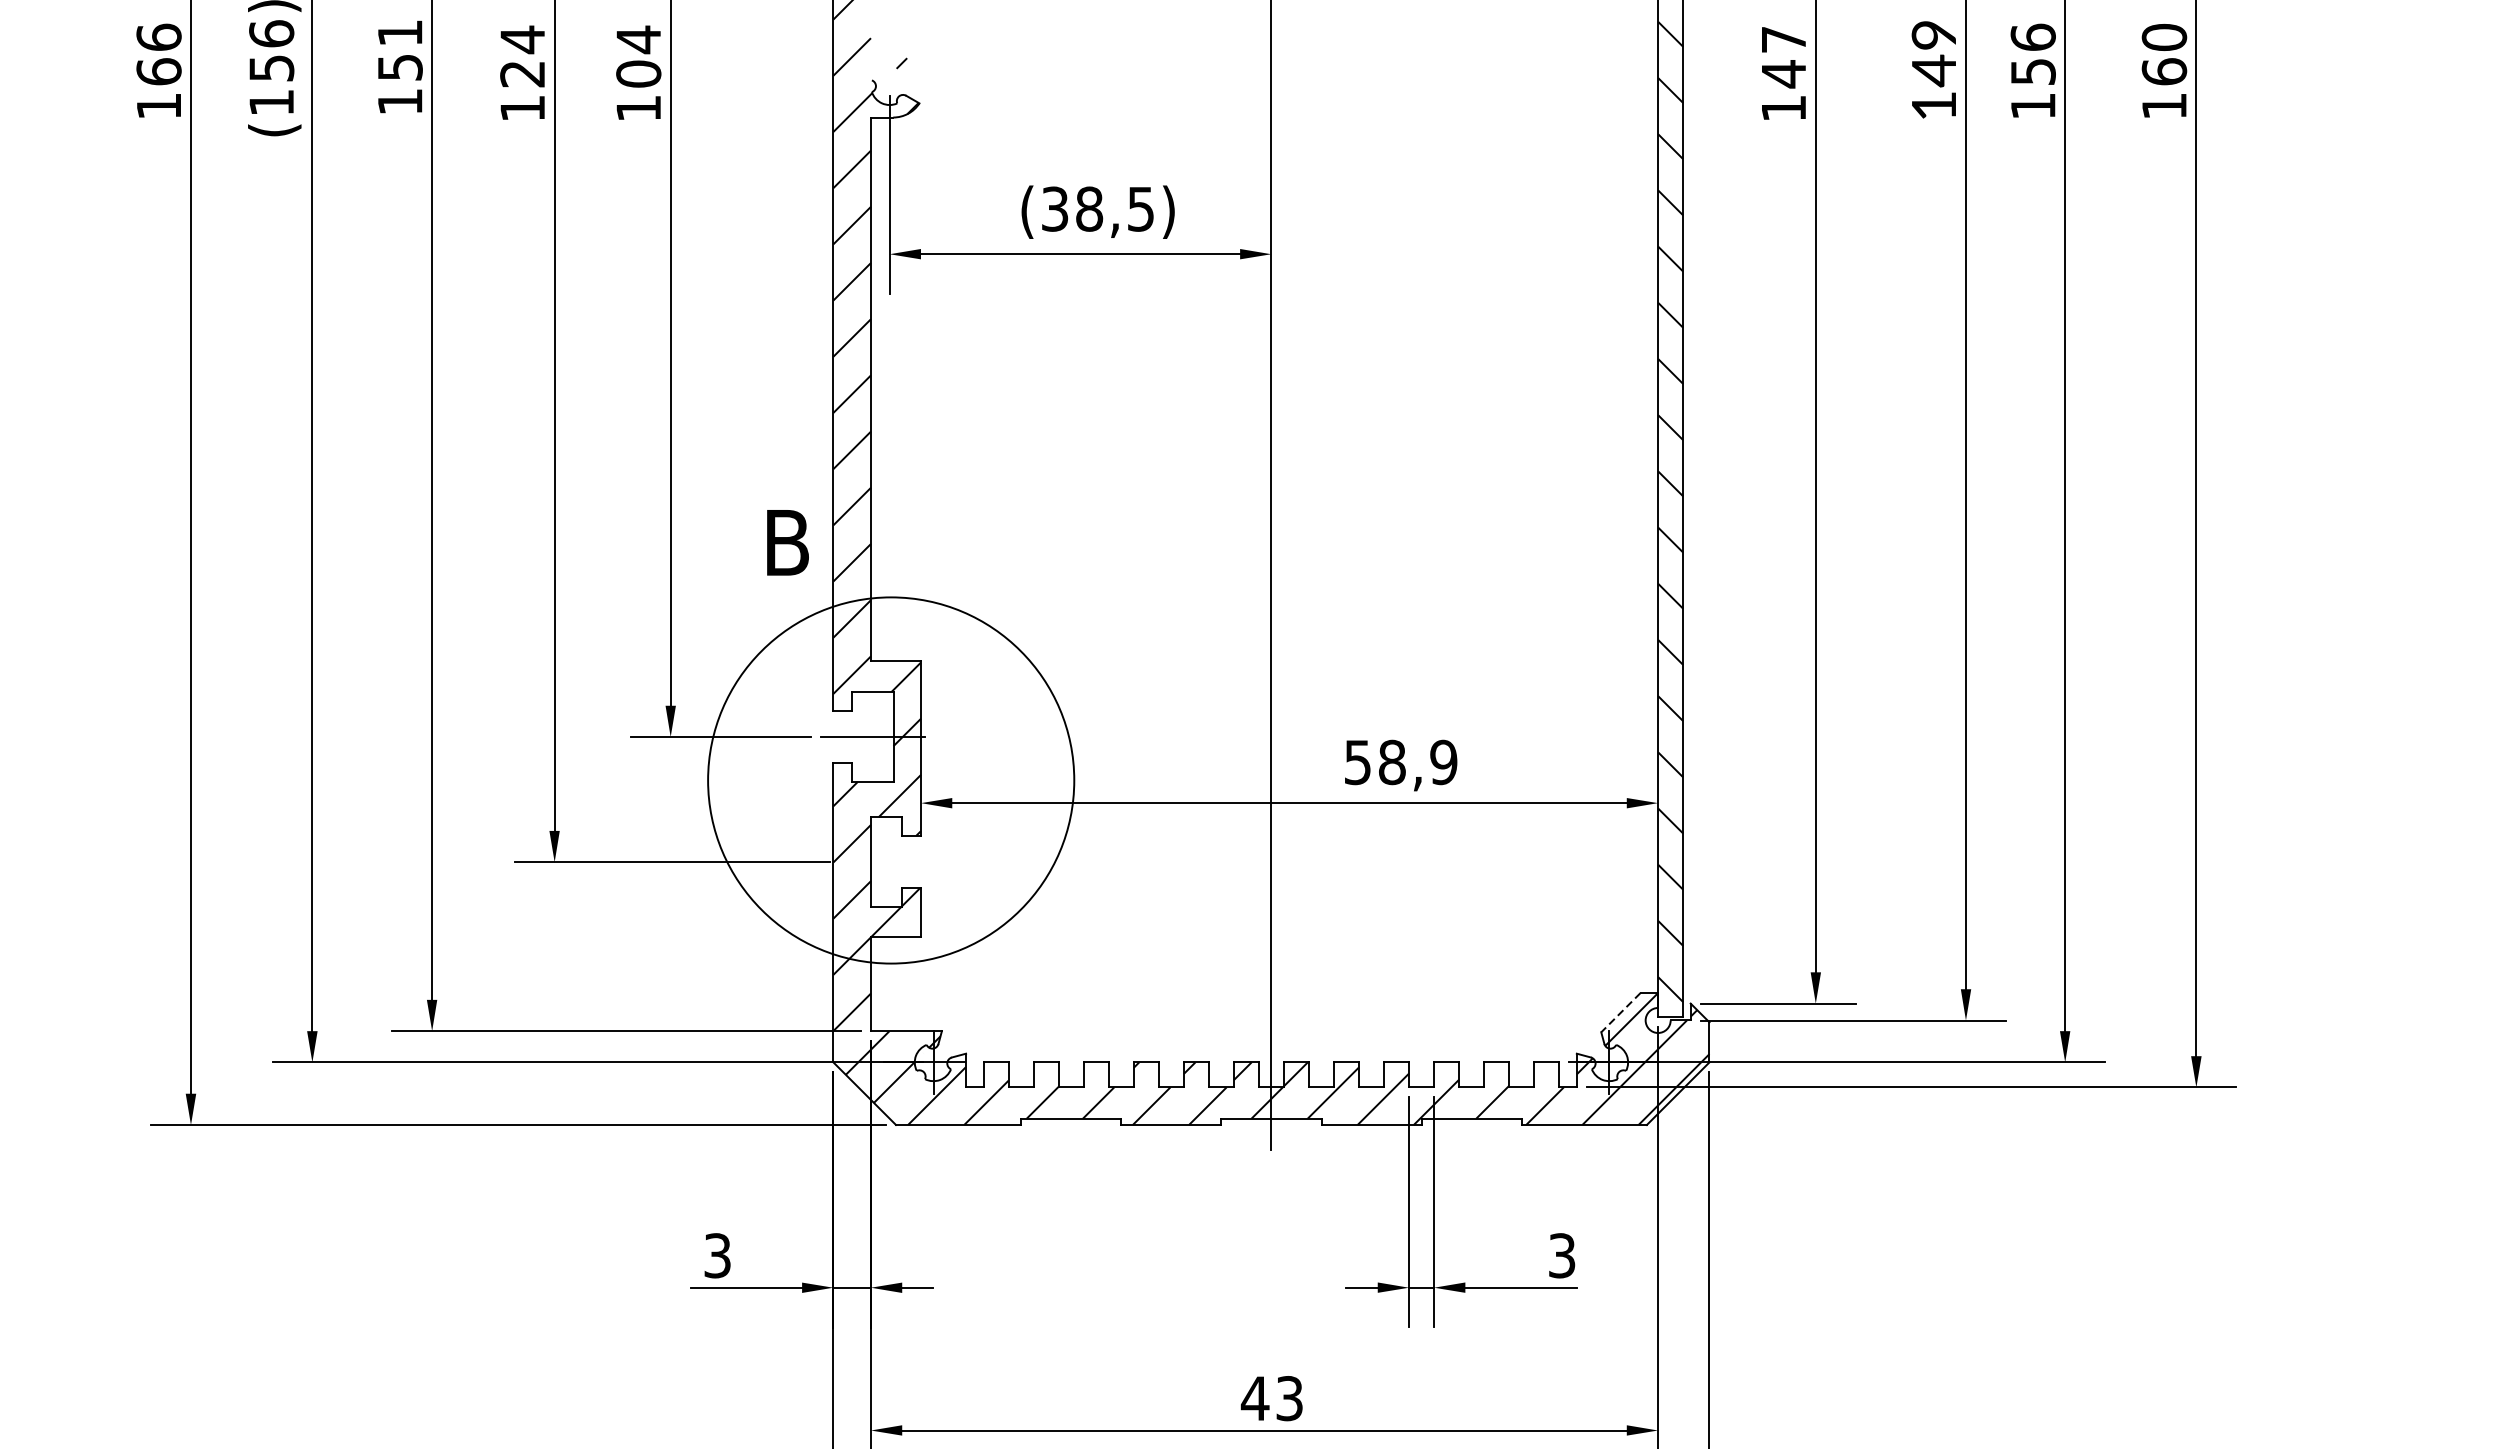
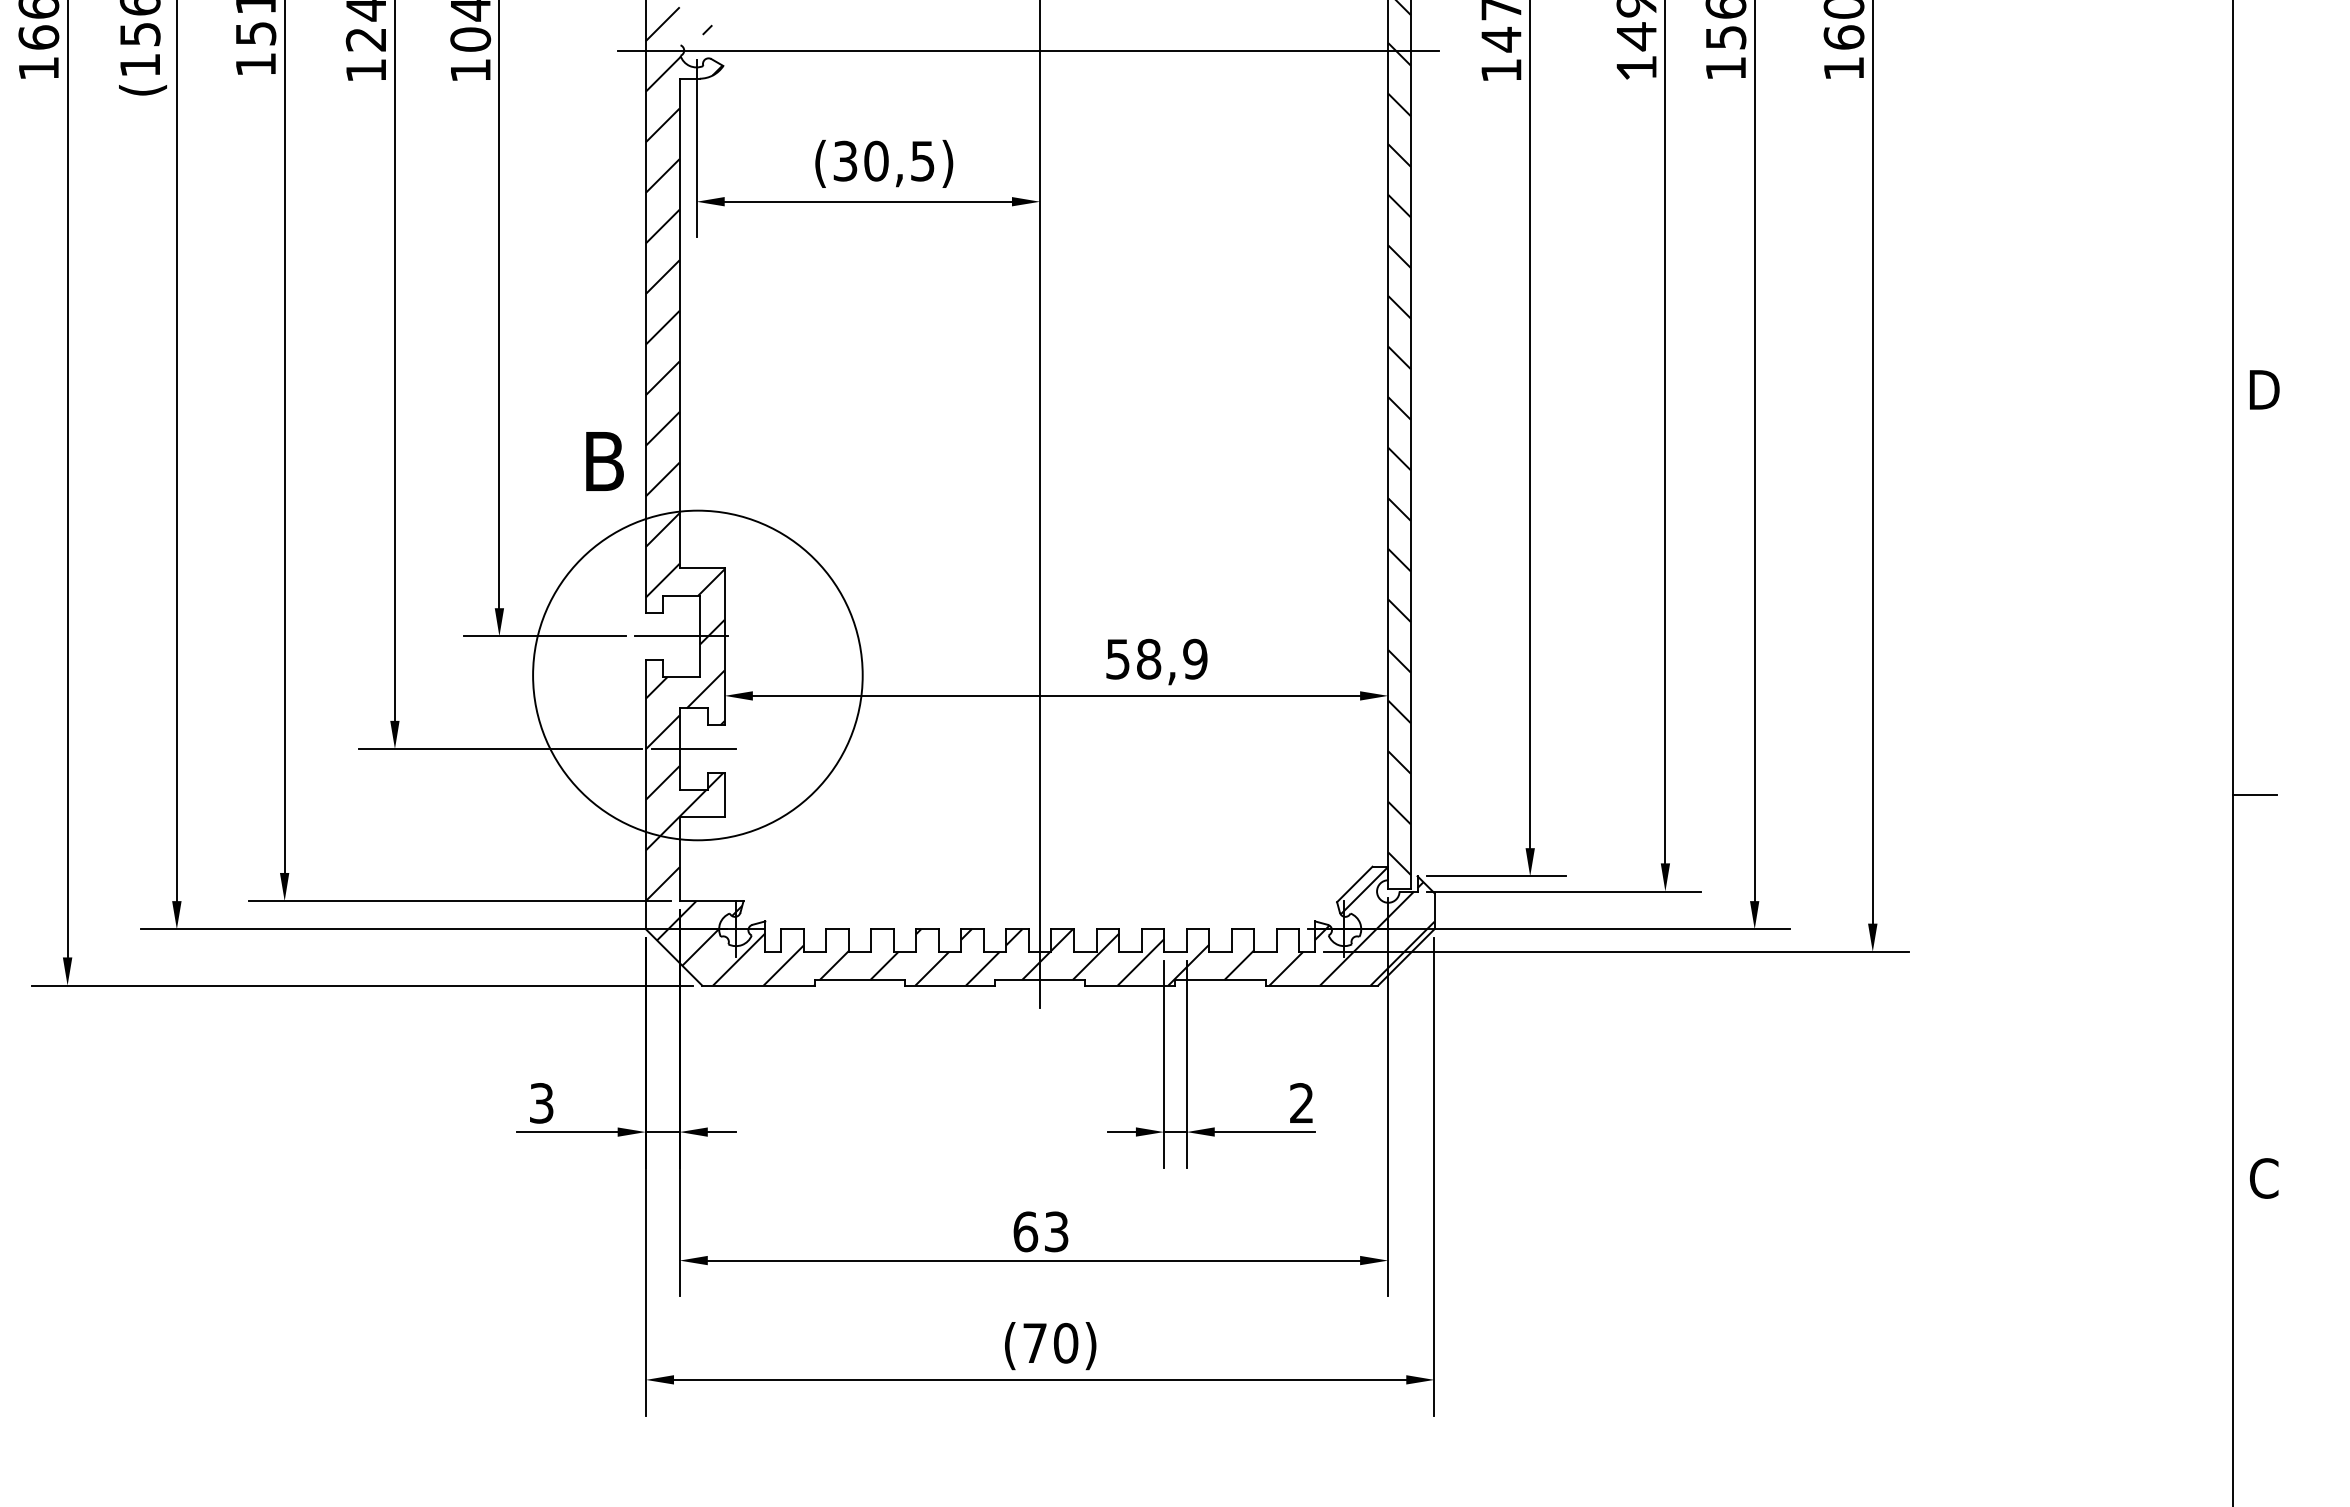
line: (1258, 86) -> (1028, 50), added
text: (1089, 209) -> (876, 161), (38,5) -> (30,5)
line: (886, 862) -> (693, 749), added
line: (1620, 1012) -> (1354, 884), dashed -> solid
text: (1561, 1255) -> (1301, 1103), 3 -> 2
text: (1255, 1398) -> (1025, 1231), 43 -> 63

